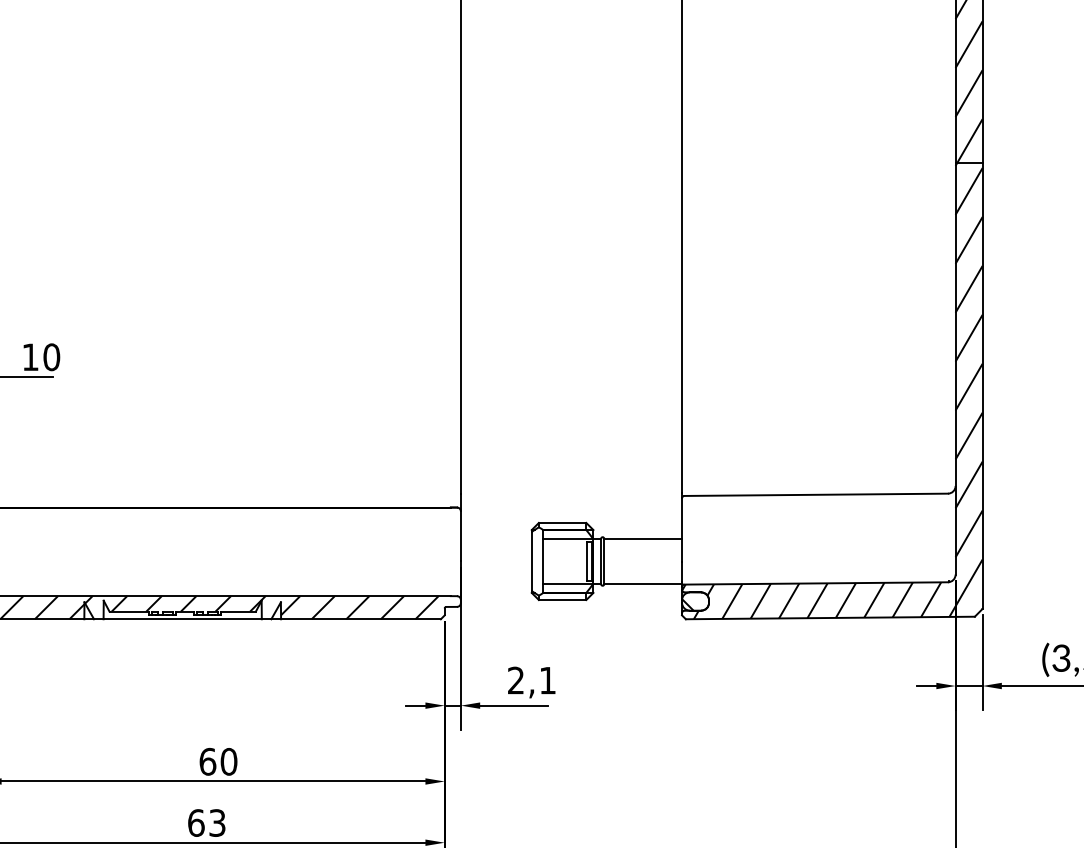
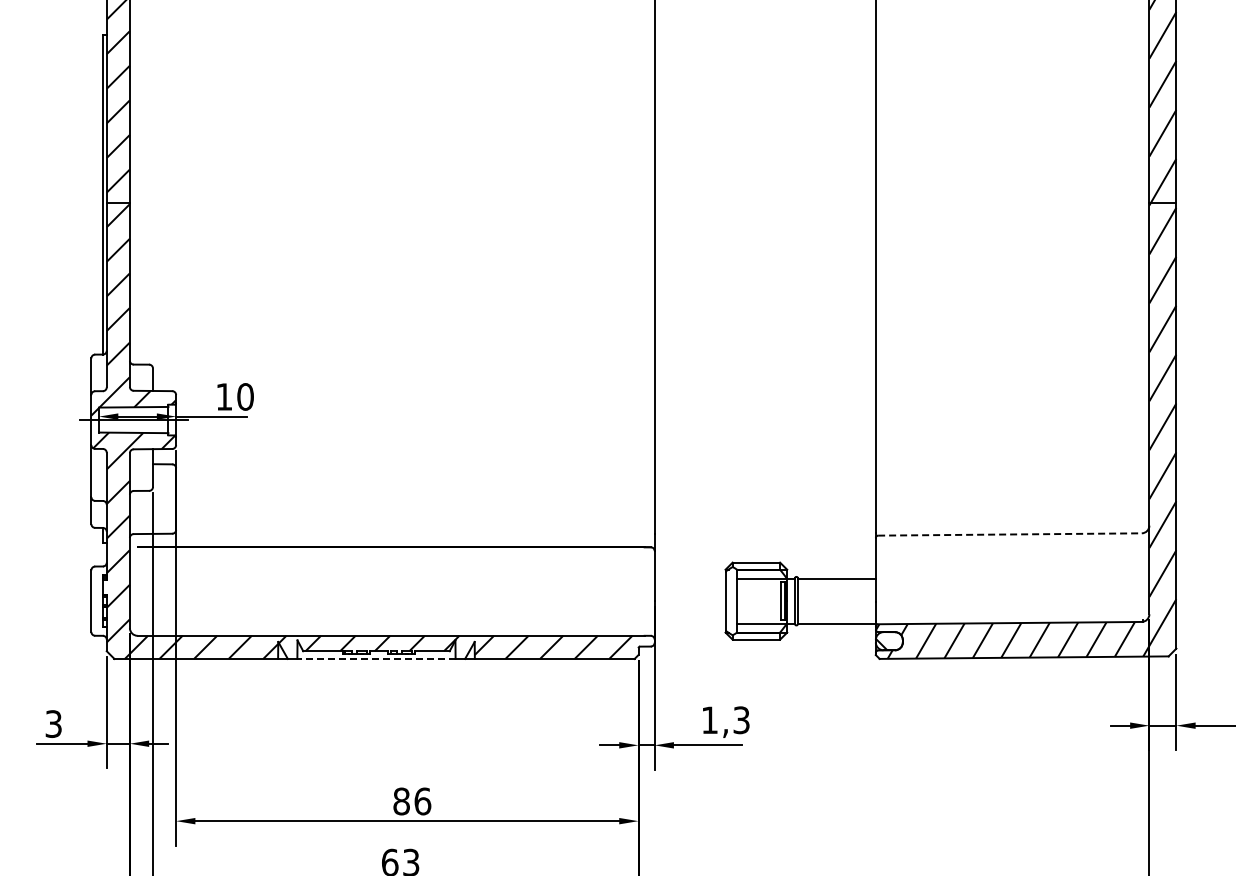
line: (815, 494) -> (1009, 534), solid -> dashed
line: (181, 618) -> (375, 658), solid -> dashed
text: (531, 680) -> (725, 720), 2,1 -> 1,3
text: (218, 761) -> (412, 801), 60 -> 86

